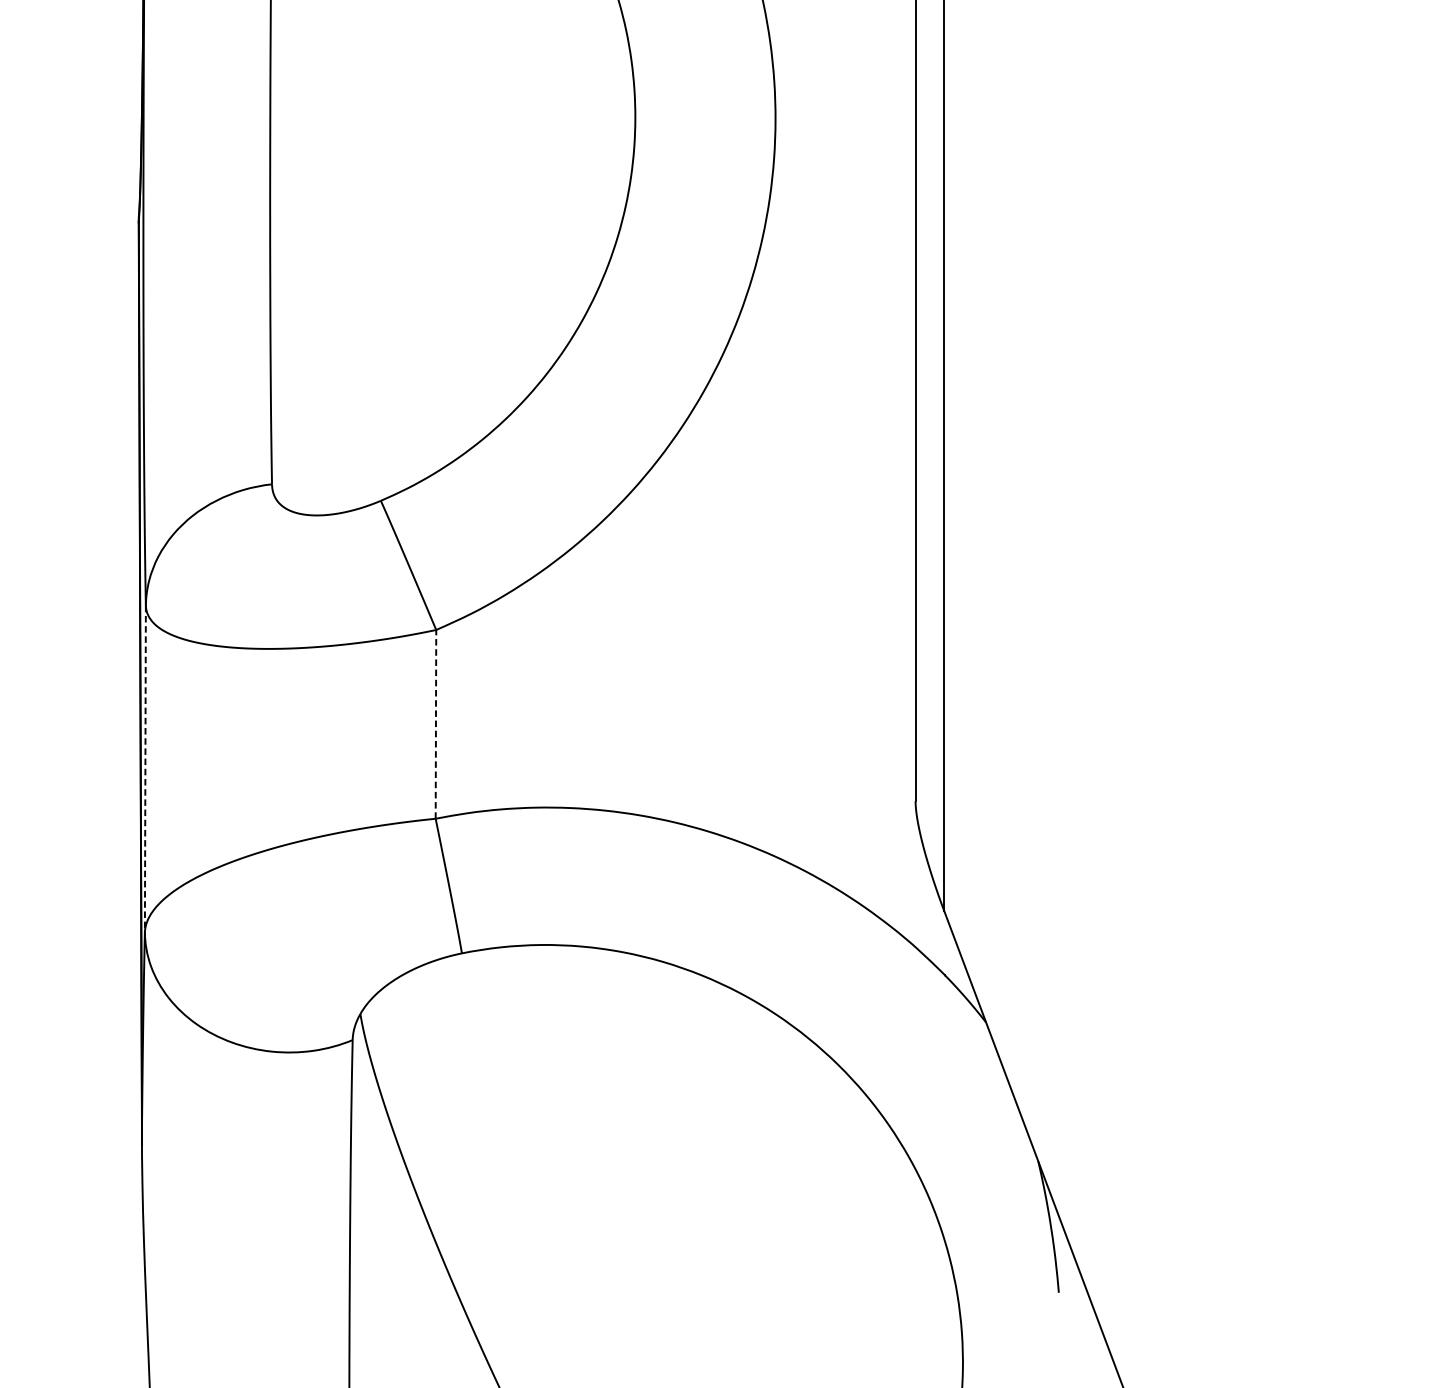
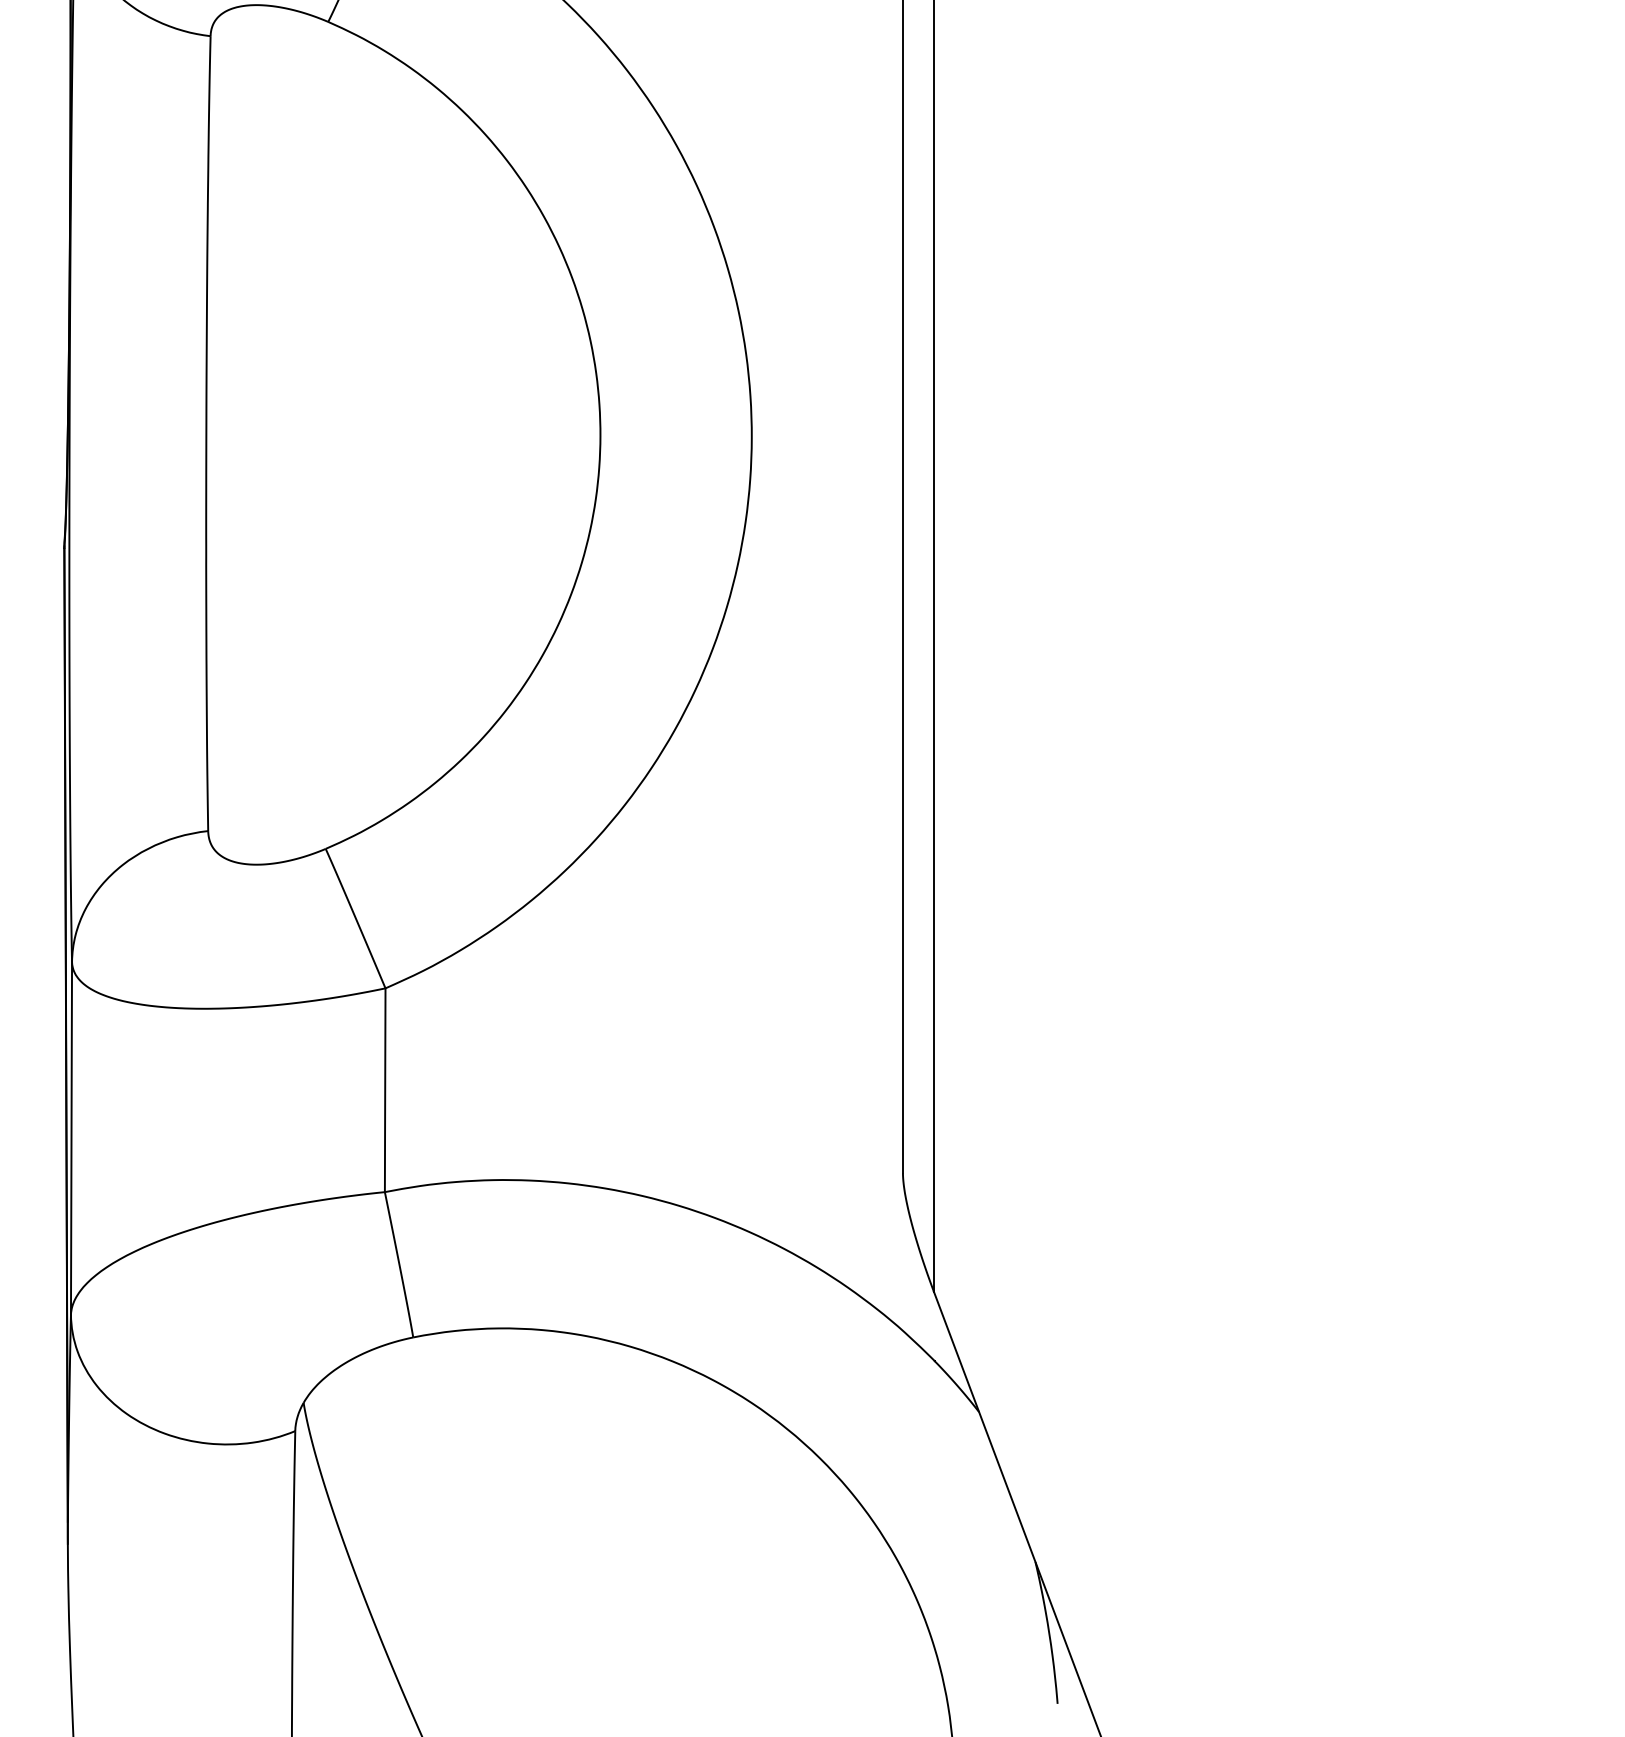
line: (436, 724) -> (385, 1090), dashed -> solid
line: (145, 769) -> (71, 1138), dashed -> solid

